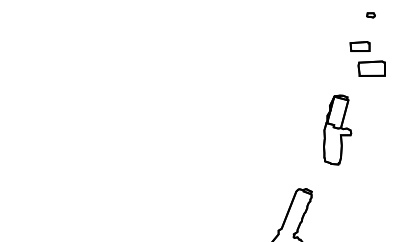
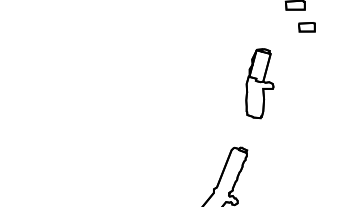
part: (371, 68) -> (306, 27), size x0.6
part: (337, 129) -> (259, 83), moved

